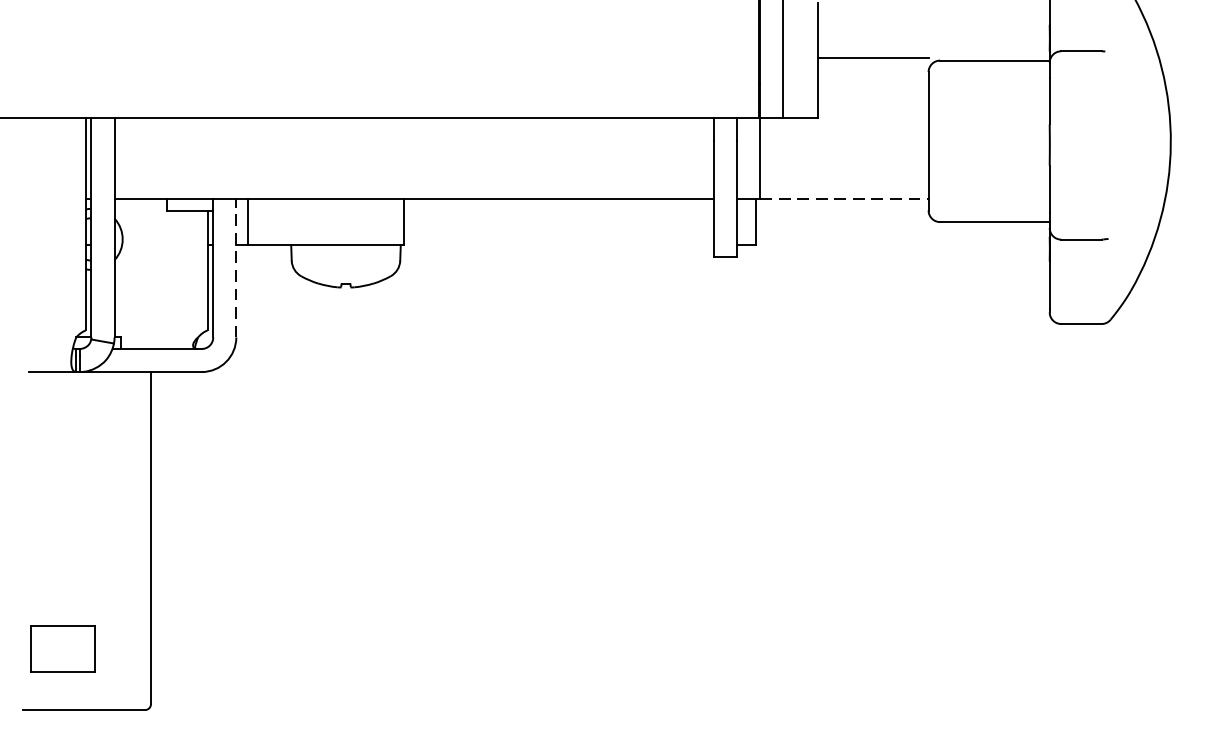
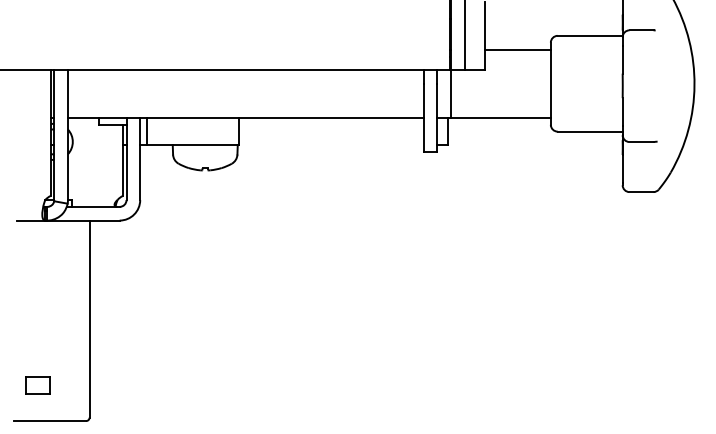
line: (872, 58) -> (517, 49), moved
line: (843, 198) -> (500, 117), dashed -> solid
line: (236, 267) -> (140, 158), dashed -> solid
part: (63, 650) -> (37, 385), size x0.62

